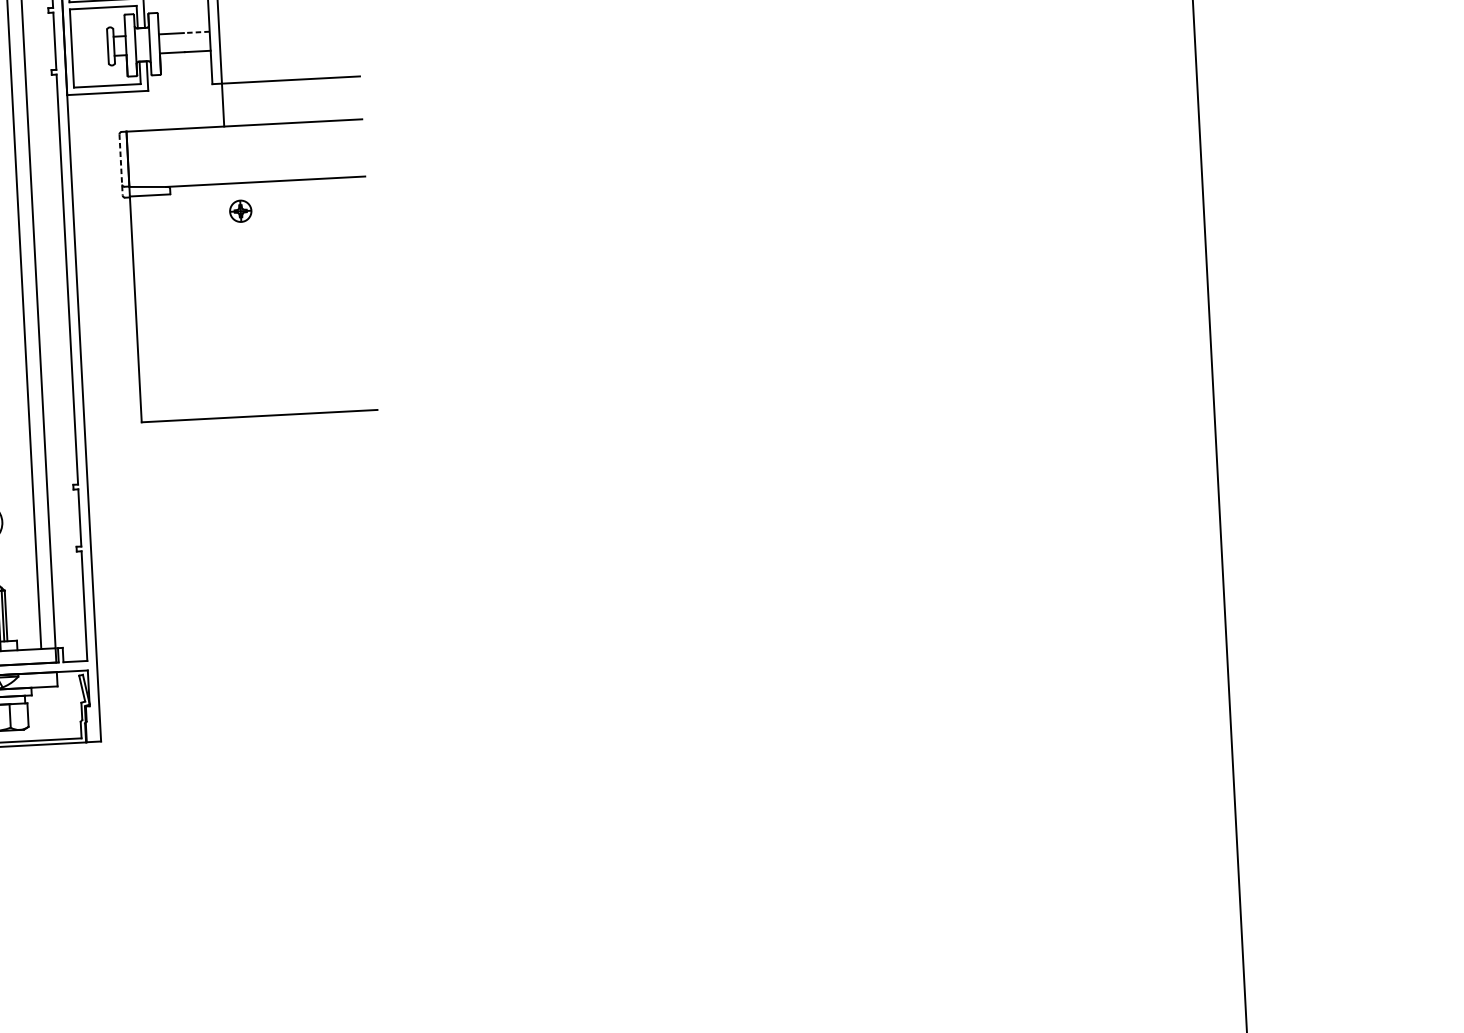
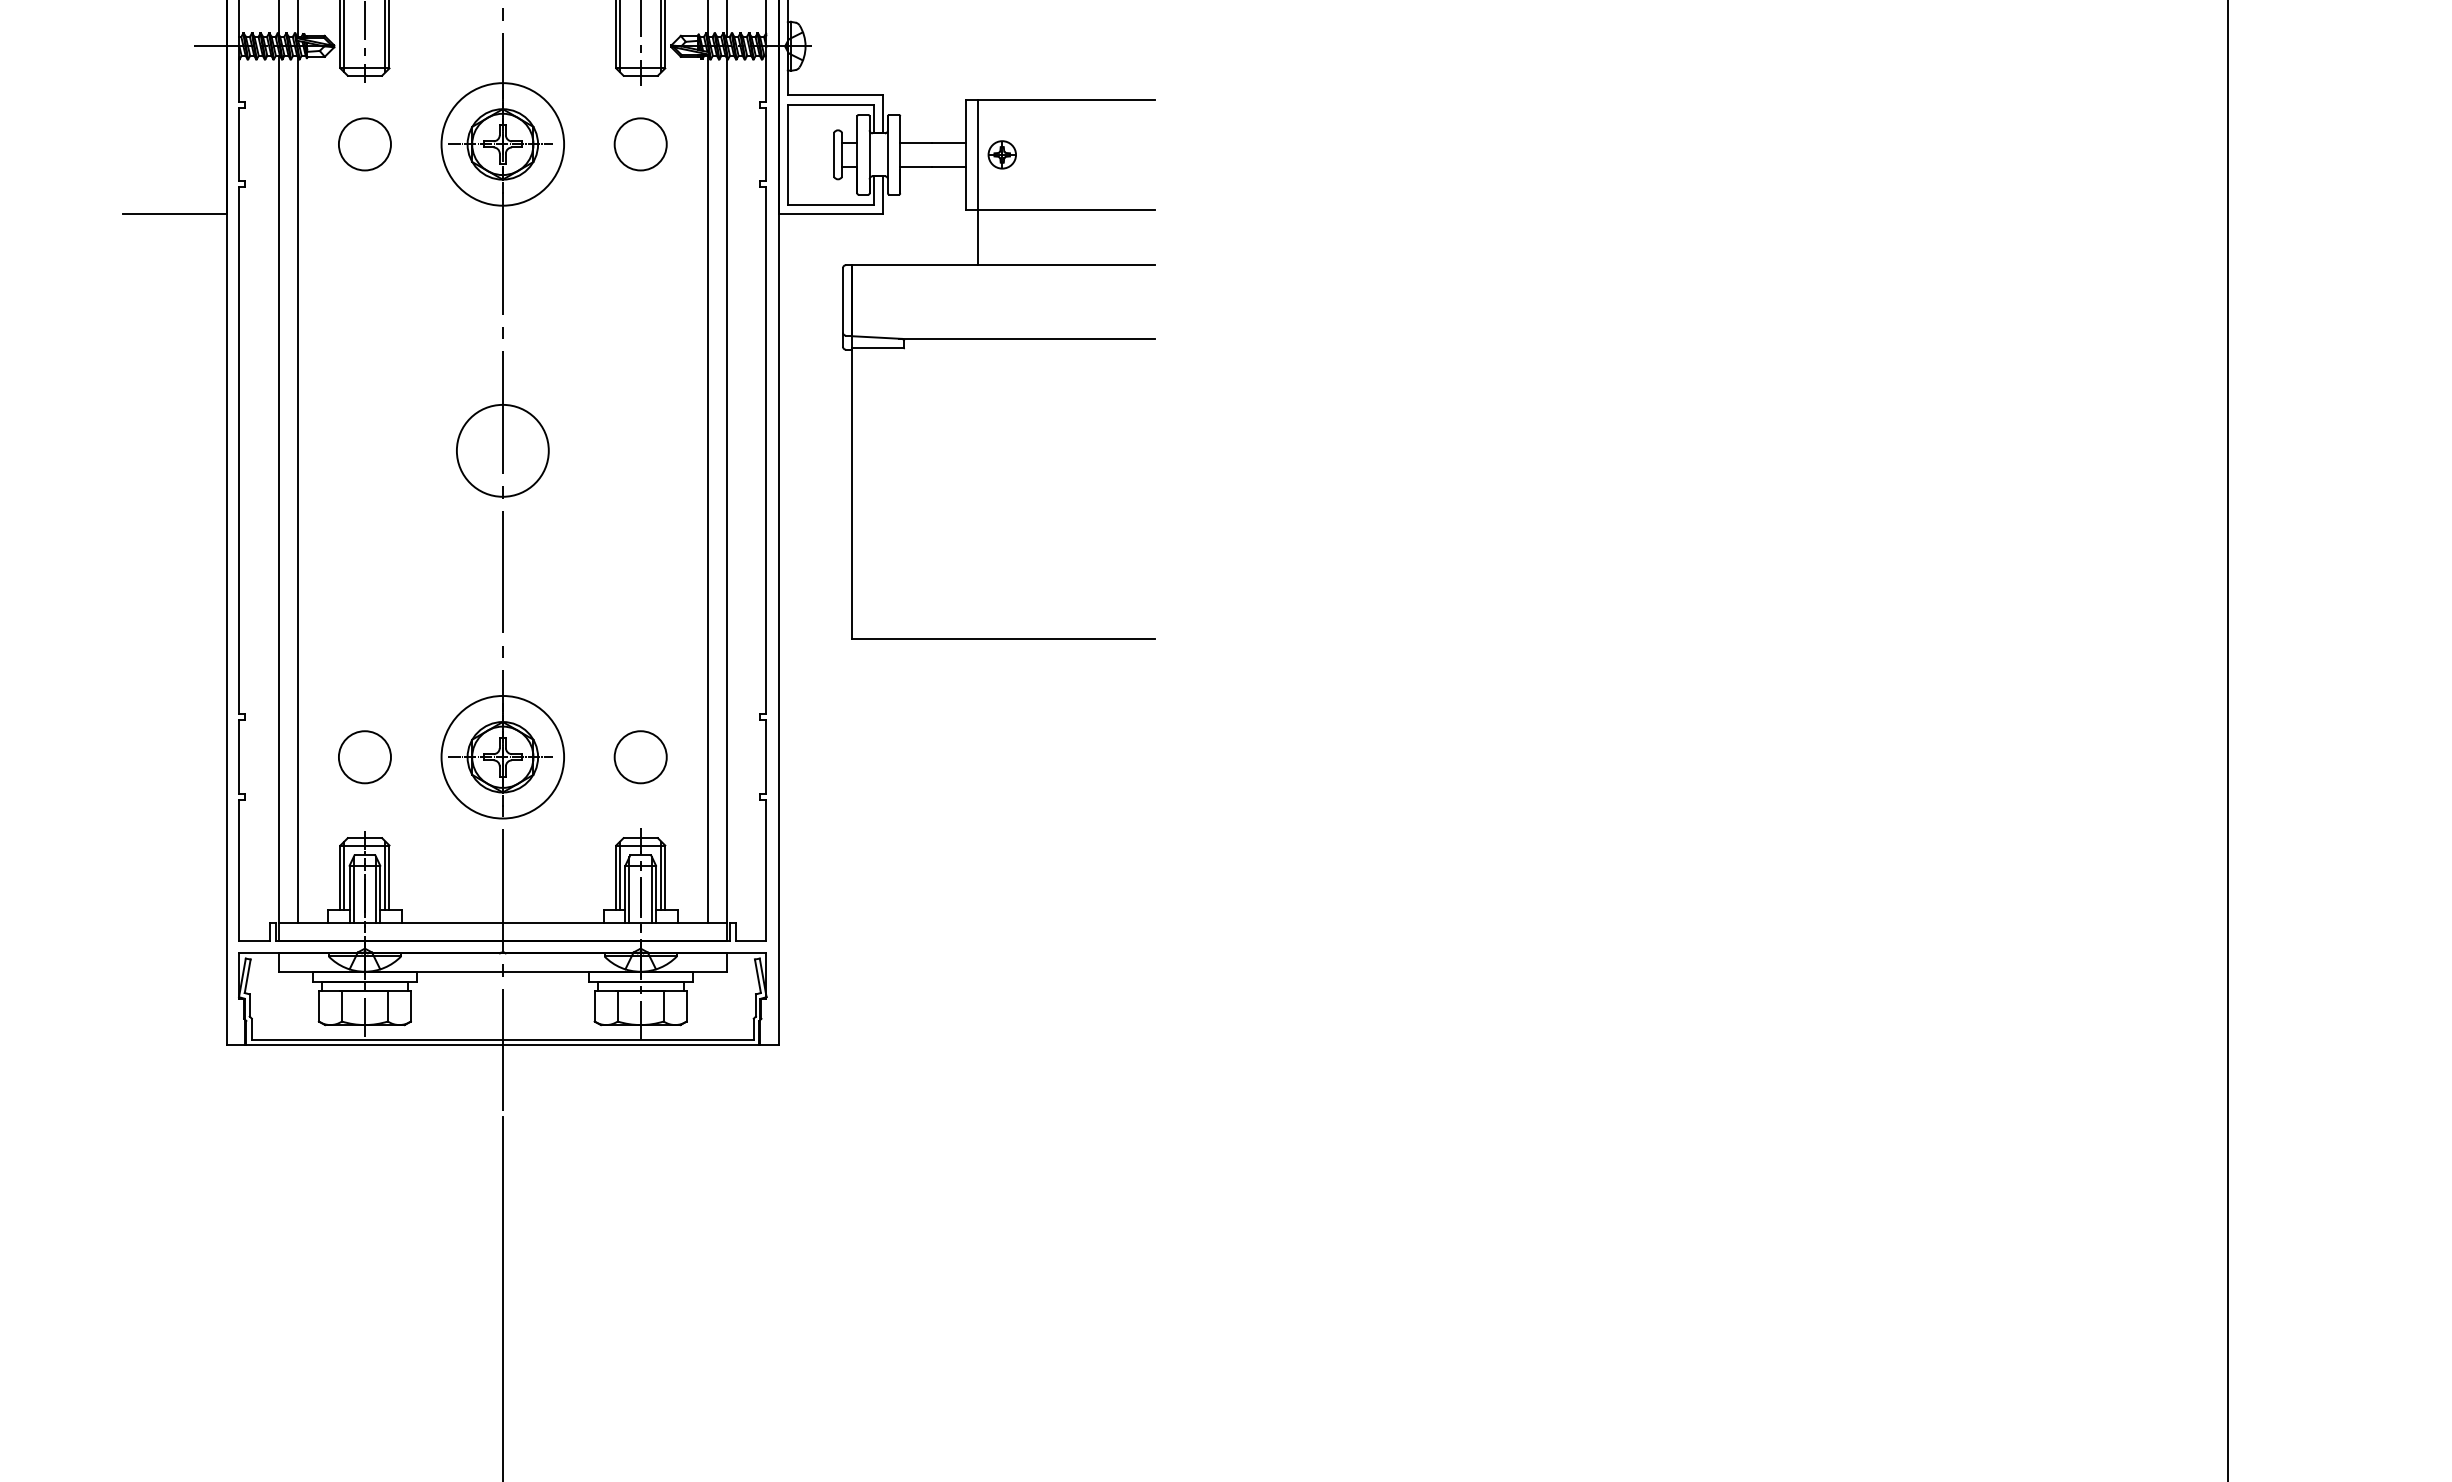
line: (196, 32) -> (948, 142), dashed -> solid
line: (120, 165) -> (842, 307), dashed -> solid
part: (240, 211) -> (1001, 154), moved

